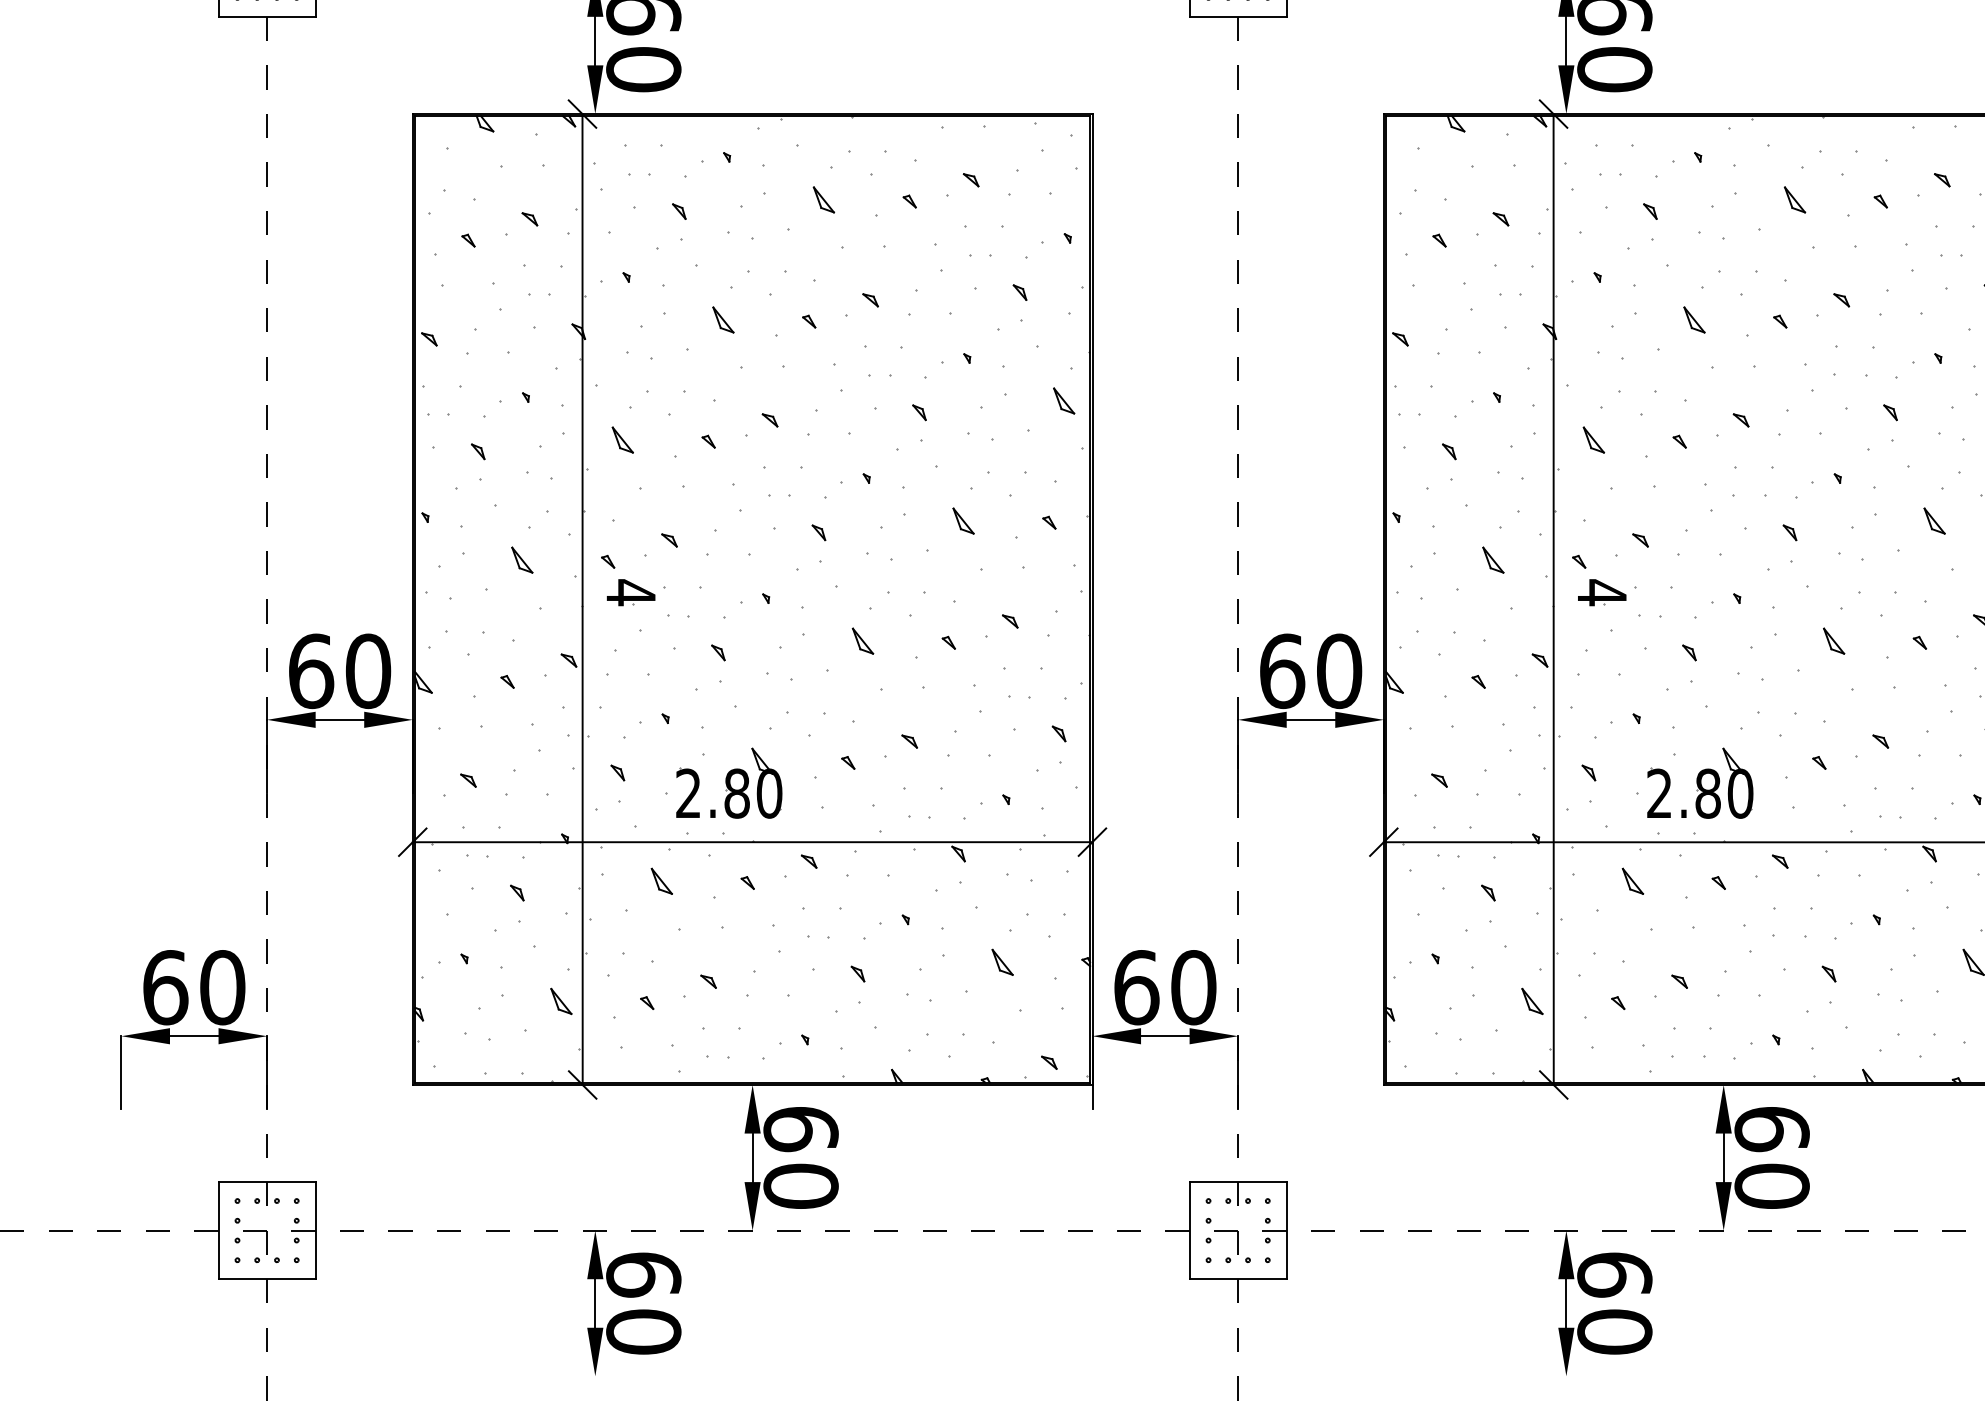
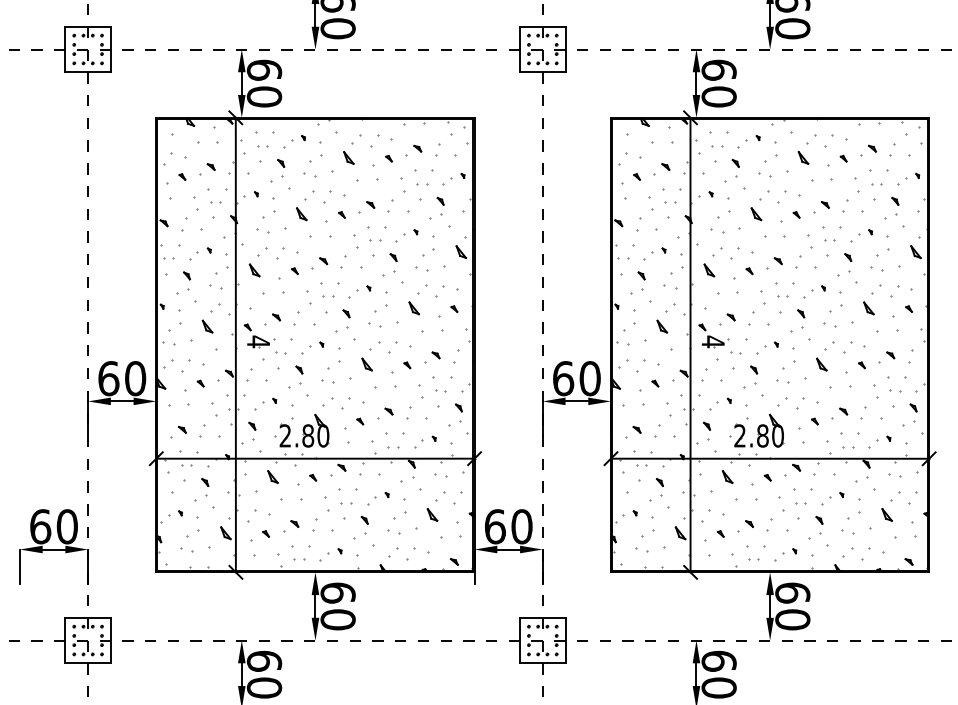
part: (1850, 376) -> (829, 240), size x0.62
part: (1750, 495) -> (782, 296), size x0.62
part: (1788, 937) -> (800, 503), size x0.62
part: (1688, 1057) -> (753, 559), size x0.62

